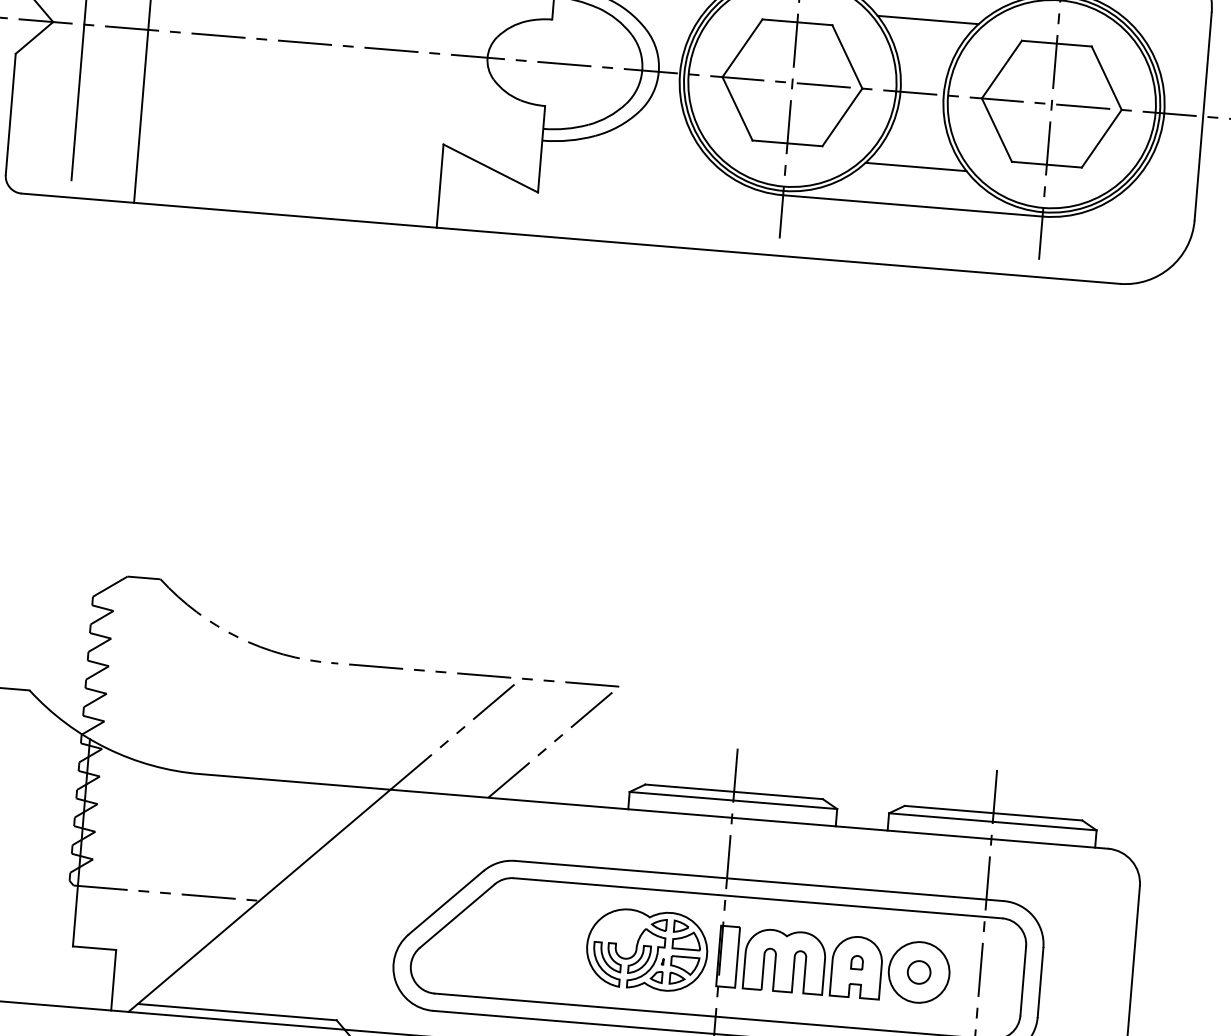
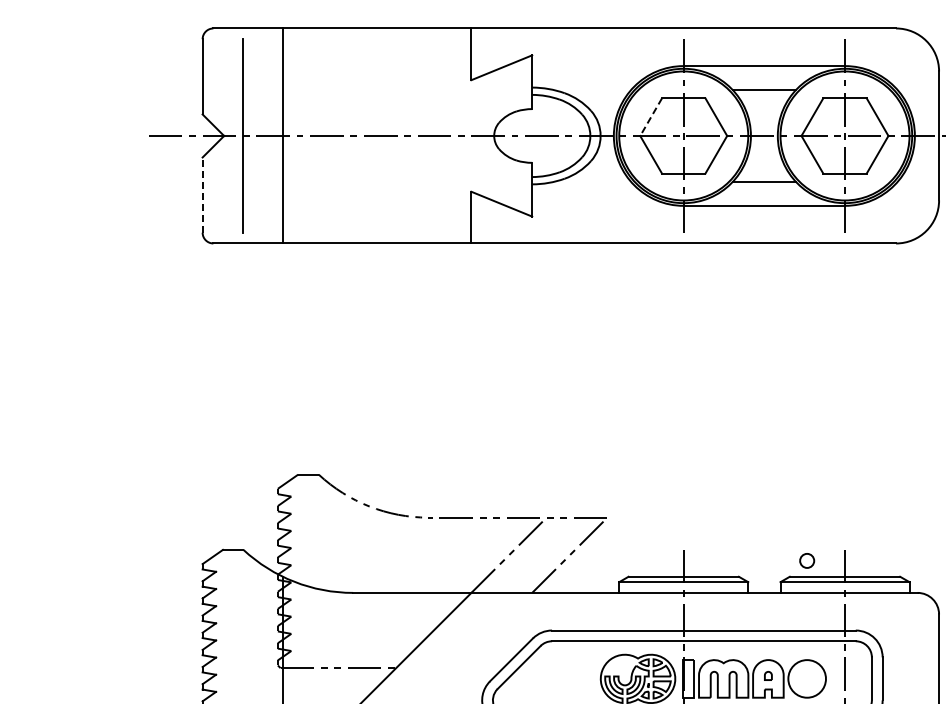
line: (743, 48) -> (651, 117), solid -> dashed
line: (10, 114) -> (202, 195), solid -> dashed
part: (919, 971) -> (807, 560), moved

